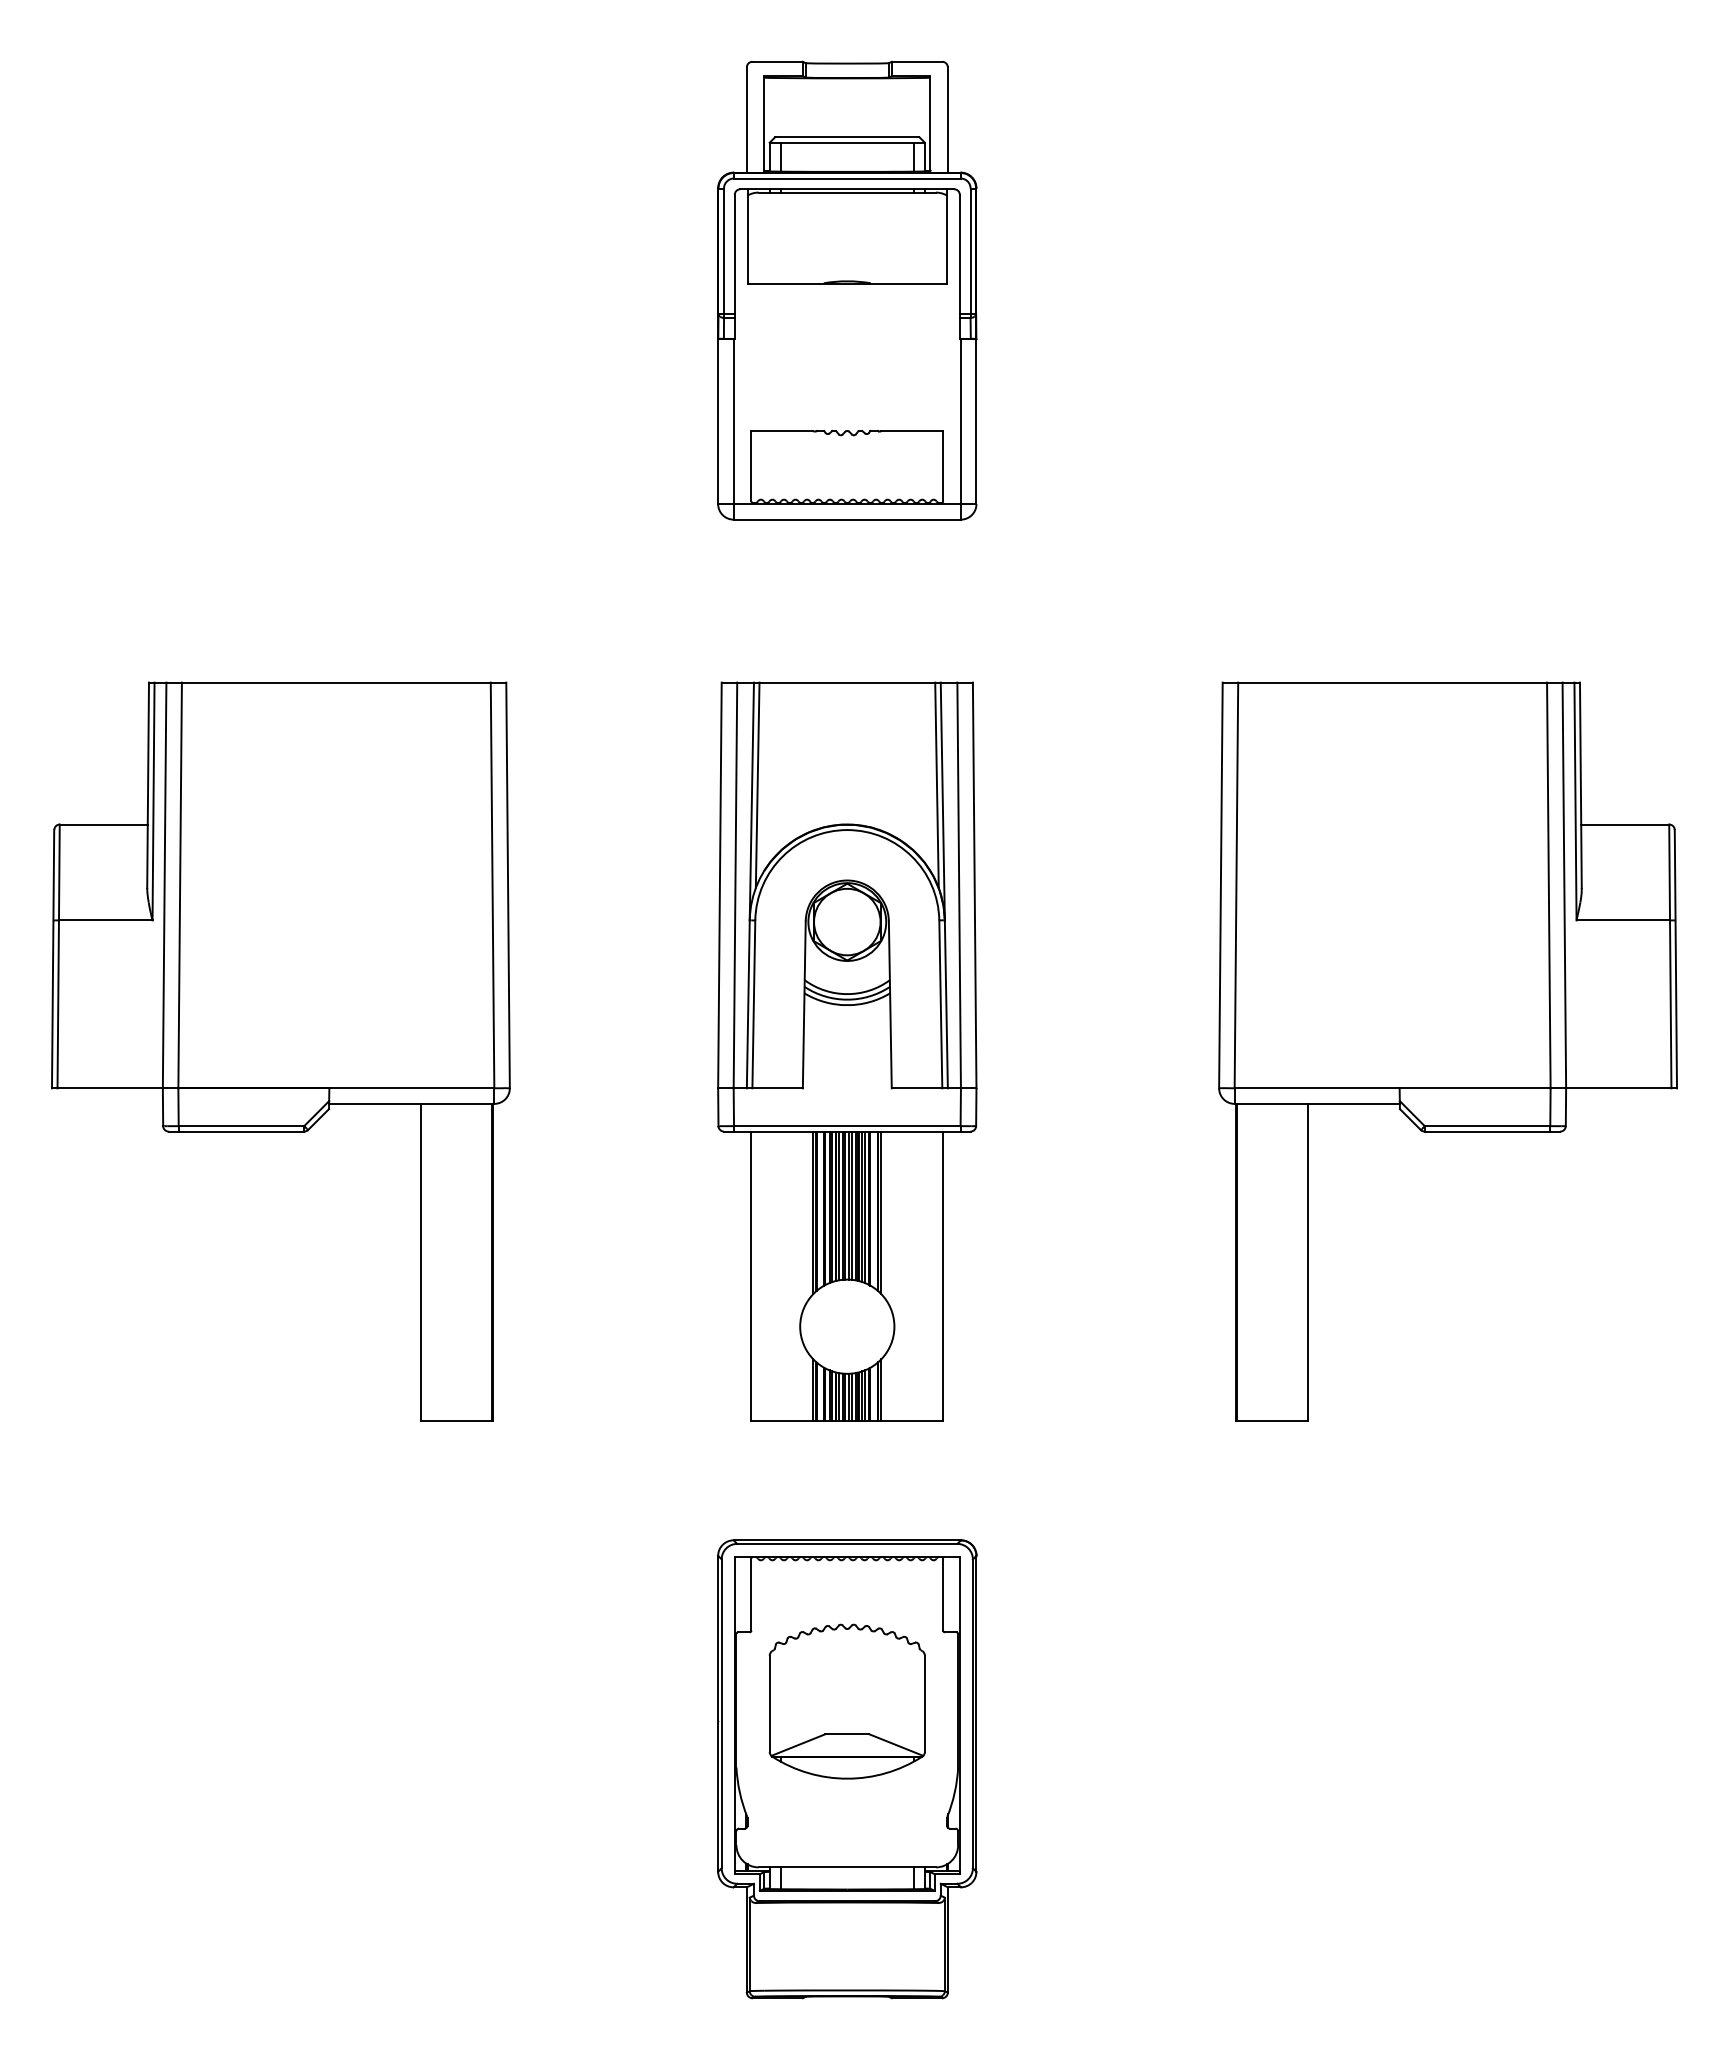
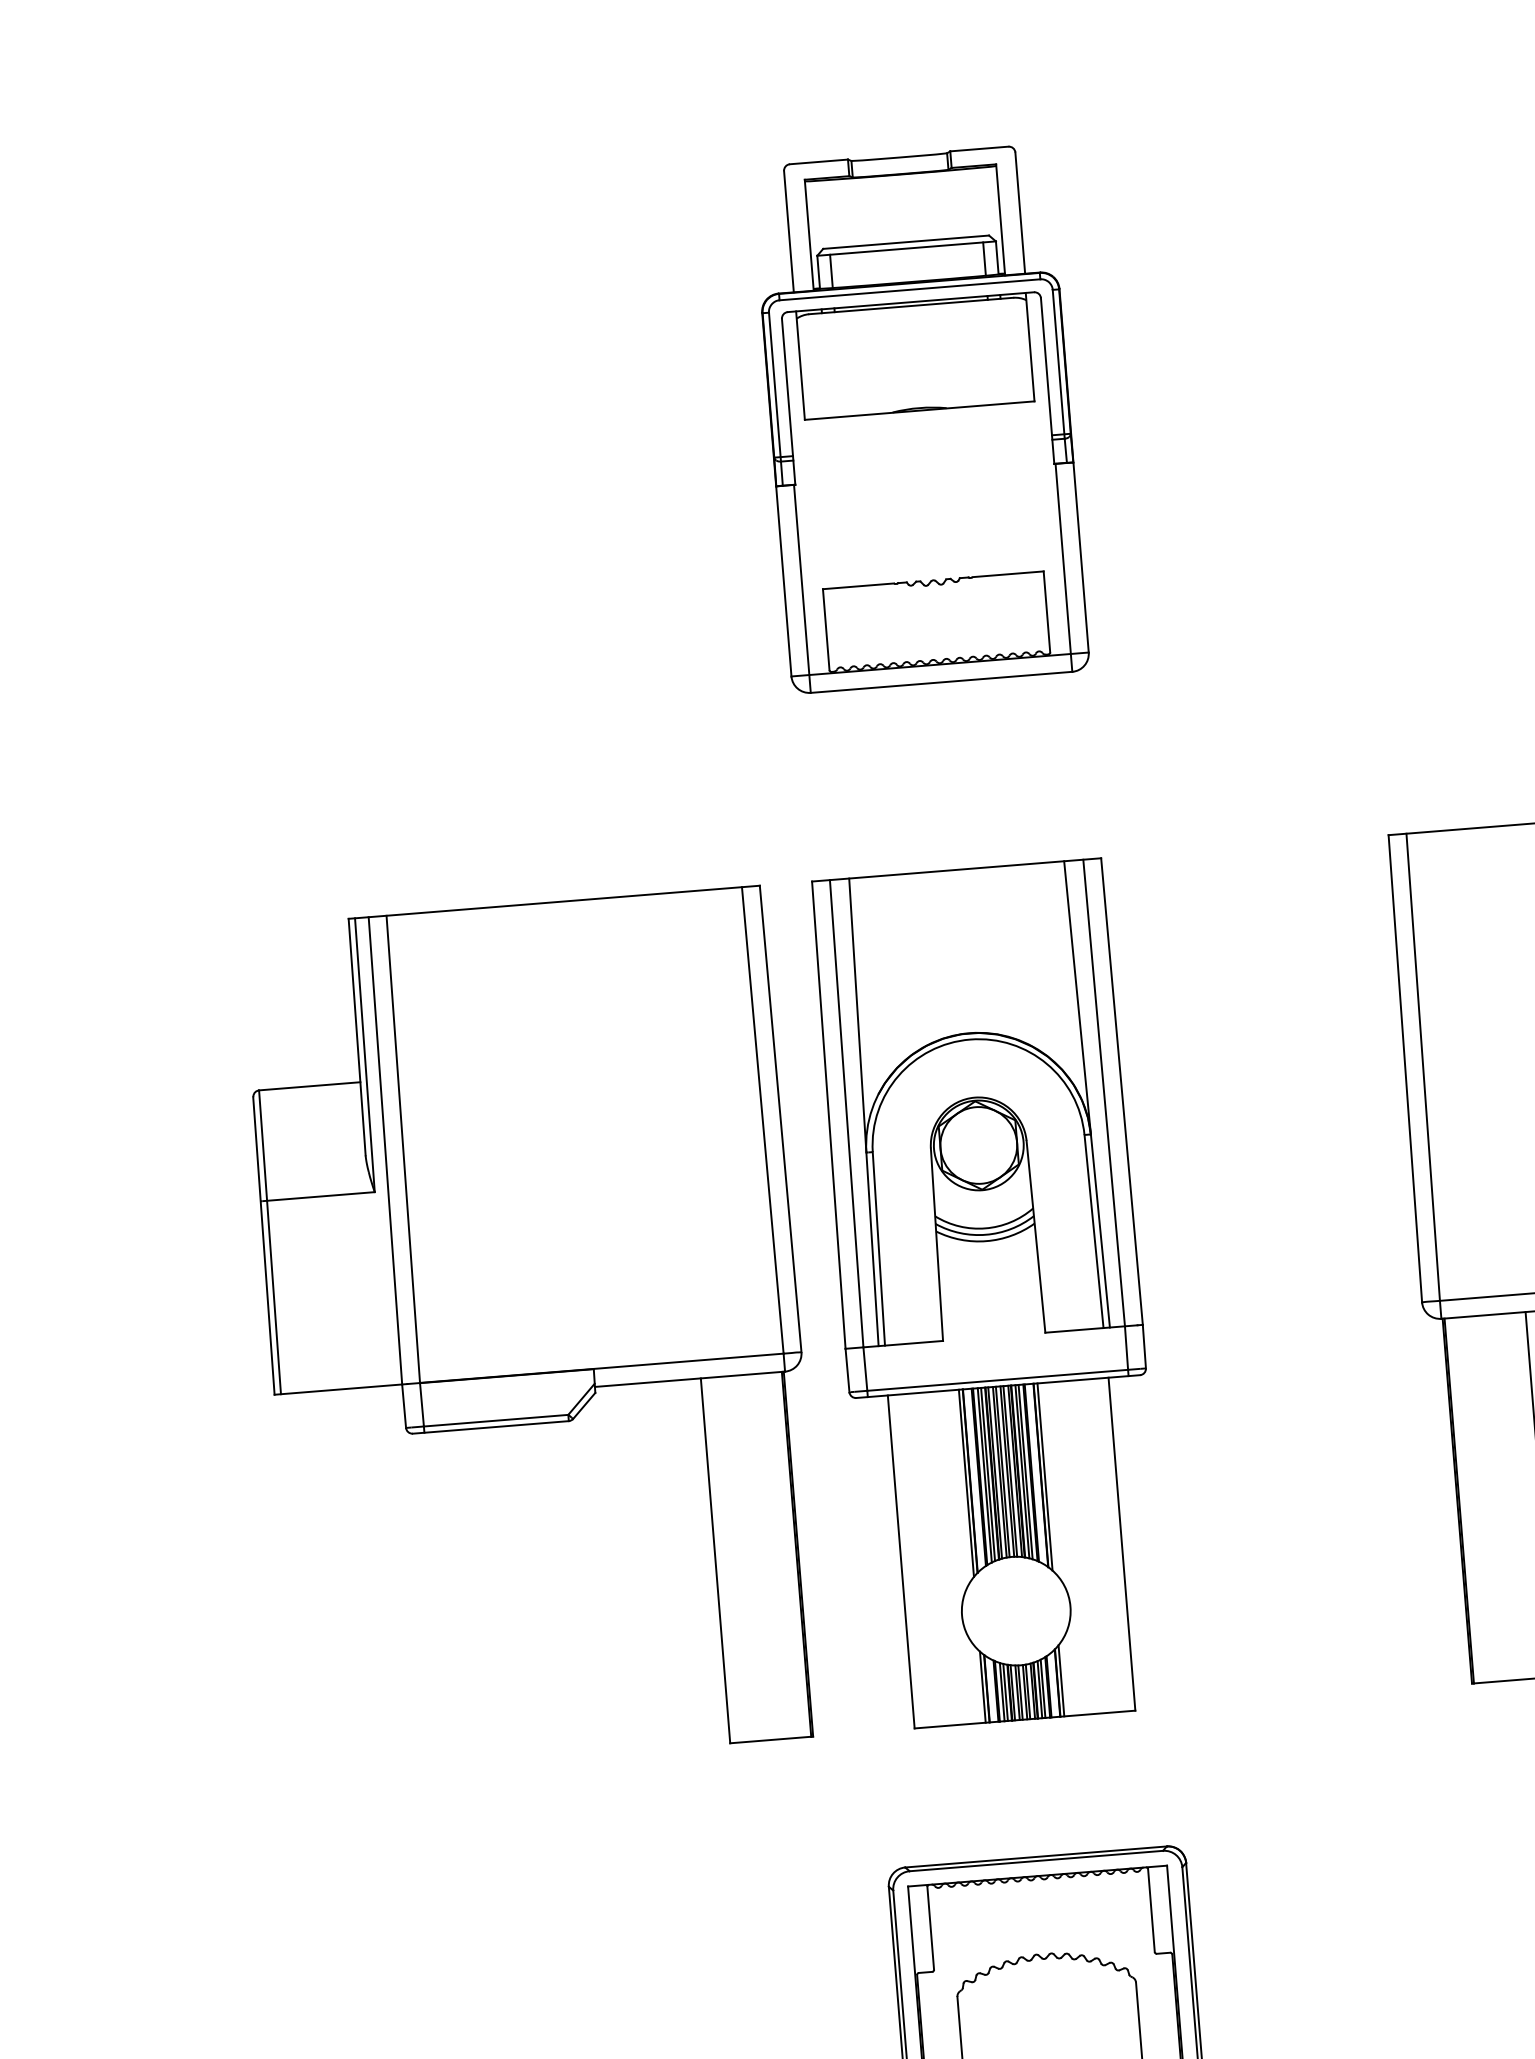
line: (757, 785) -> (862, 996), removed
line: (936, 785) -> (1068, 980), removed
part: (280, 1051) -> (534, 1331), moved

